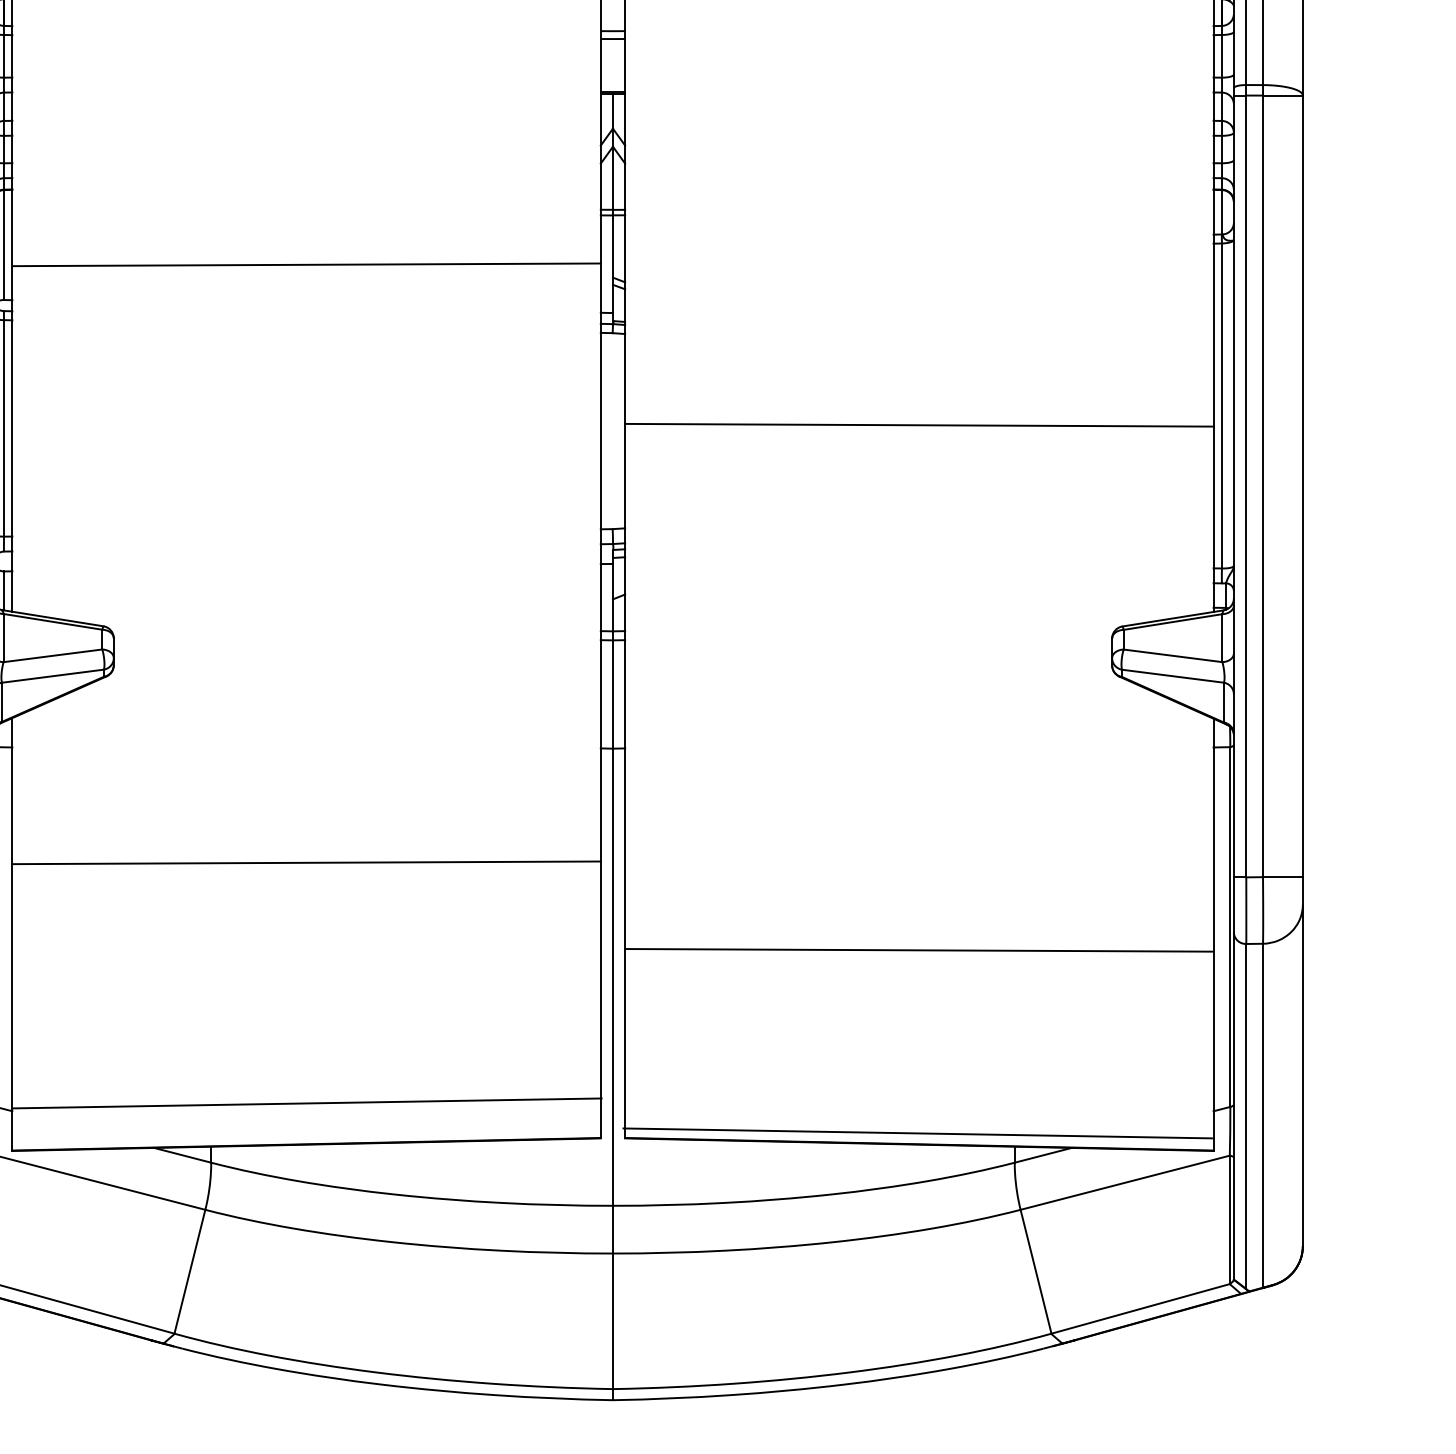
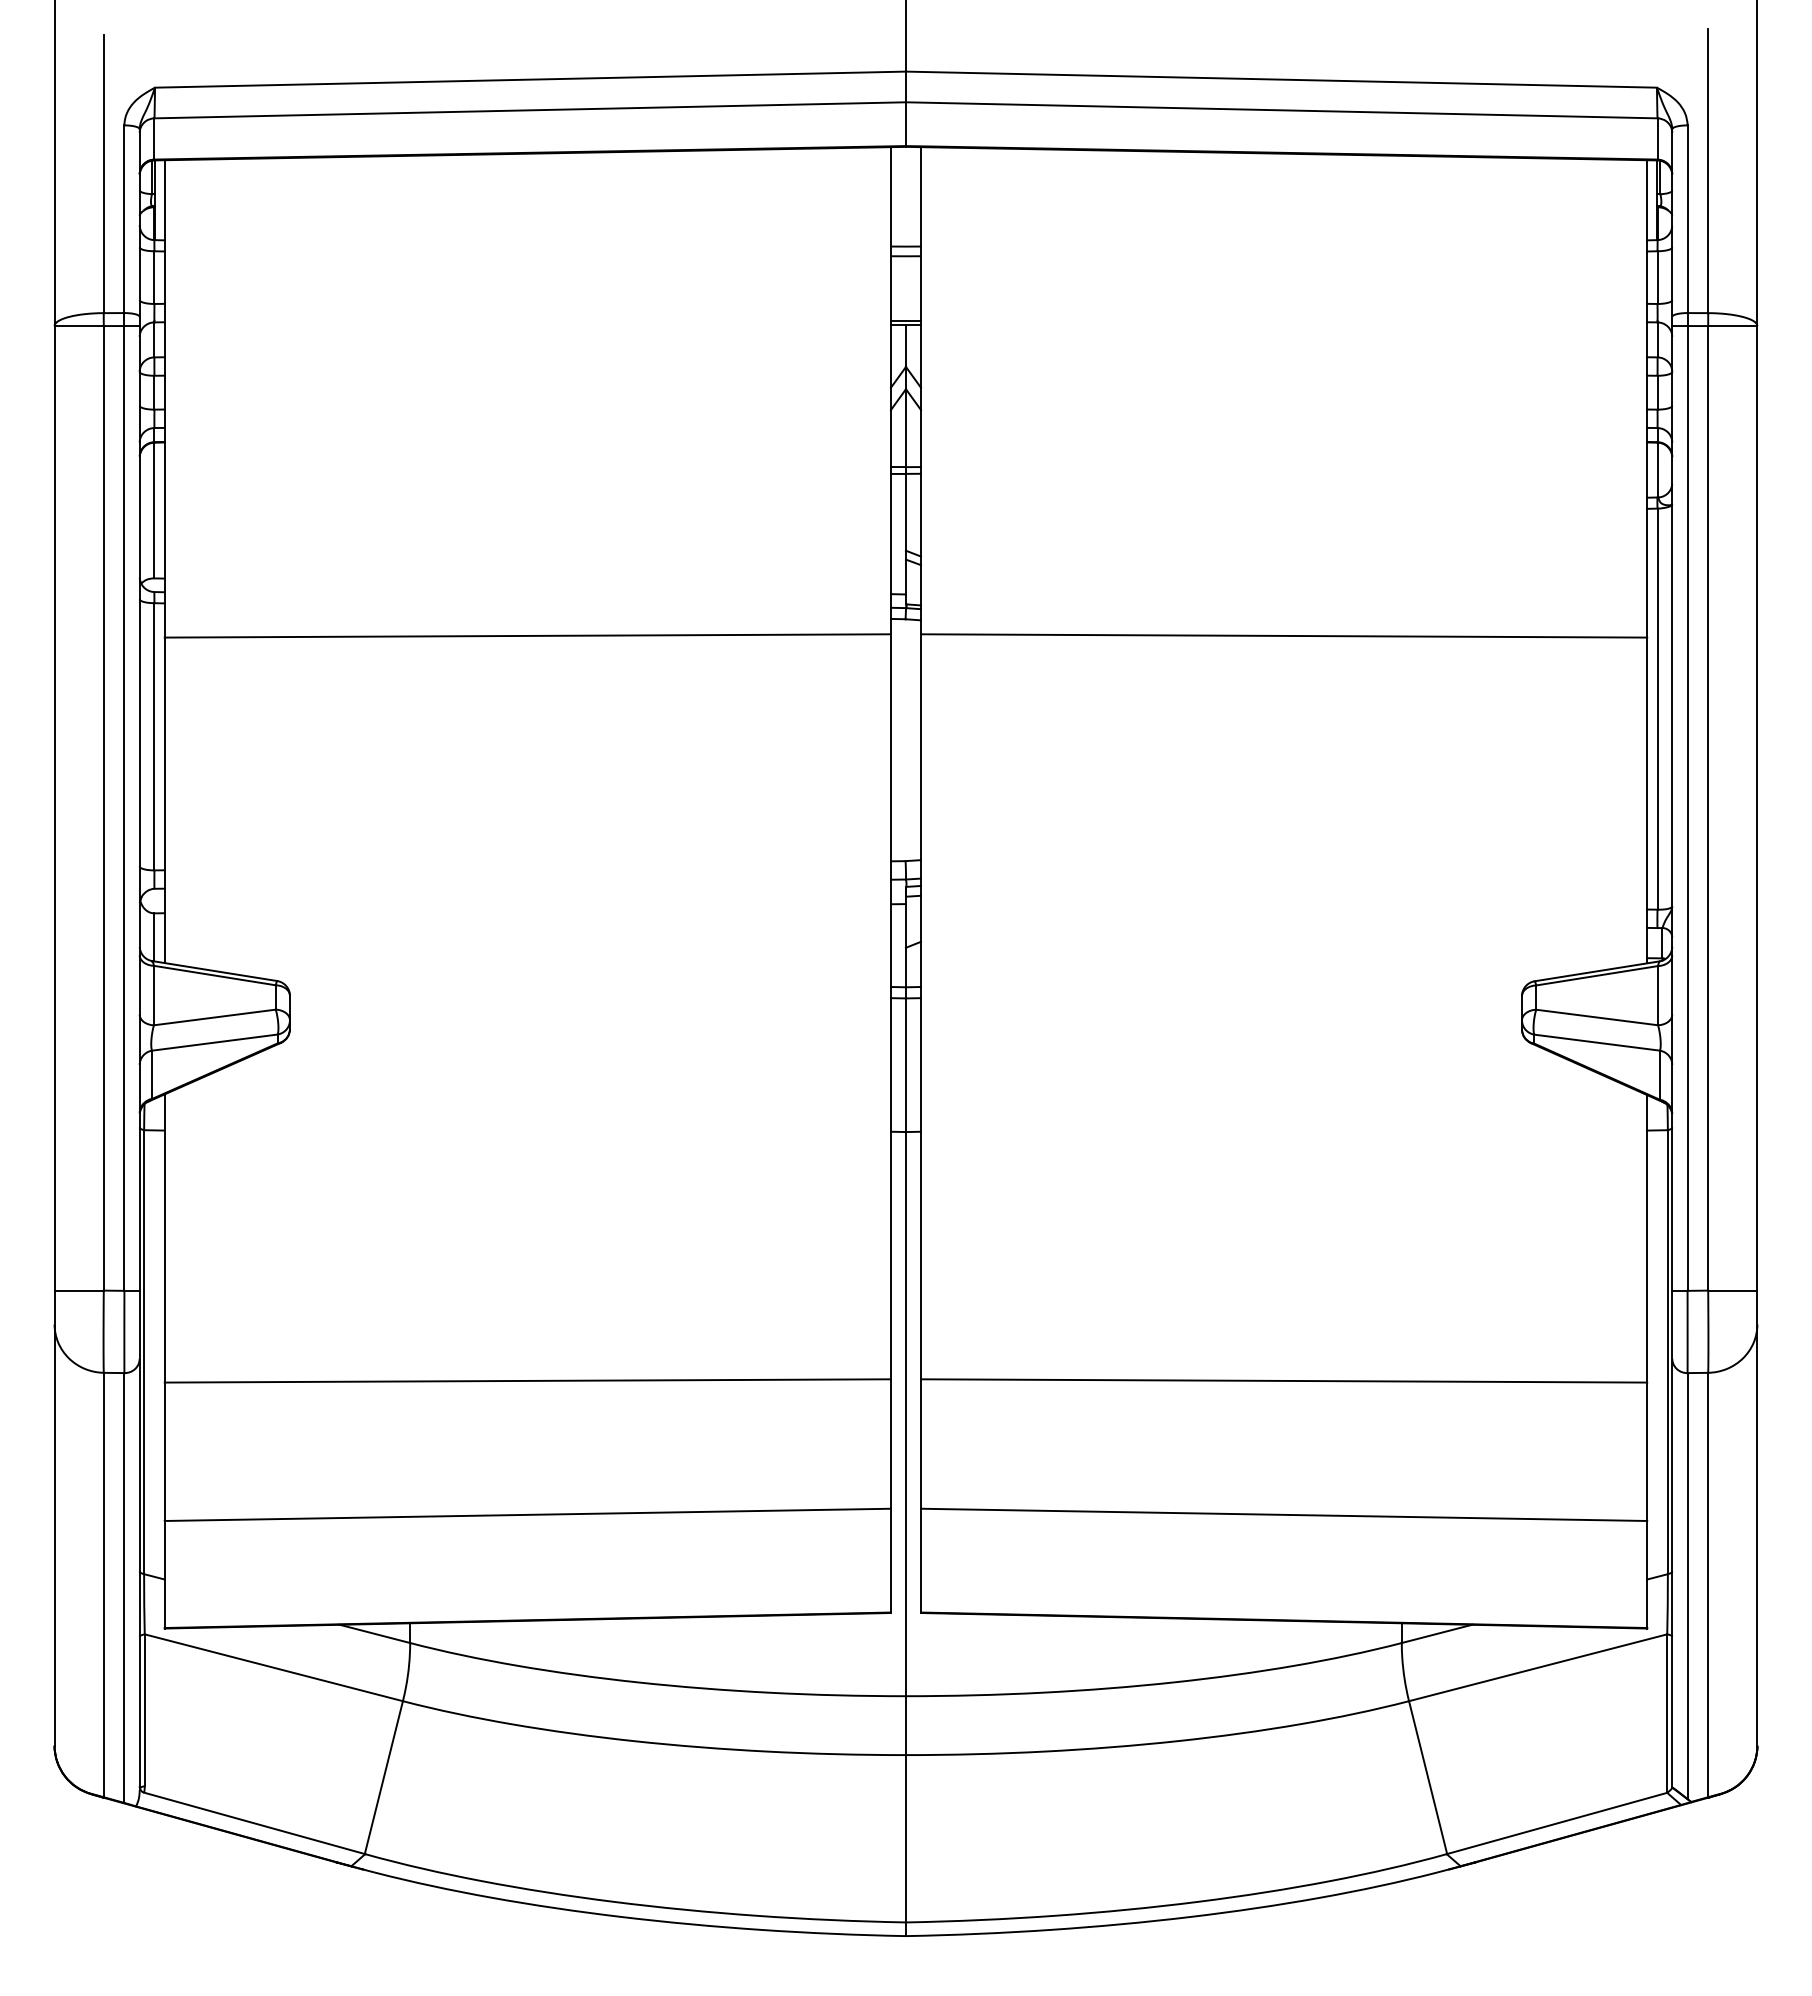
line: (306, 264) -> (527, 635), moved
line: (919, 424) -> (1284, 635), moved
line: (306, 862) -> (527, 1380), moved
line: (307, 1103) -> (527, 1514), moved
line: (918, 1133) -> (1284, 1514), moved

